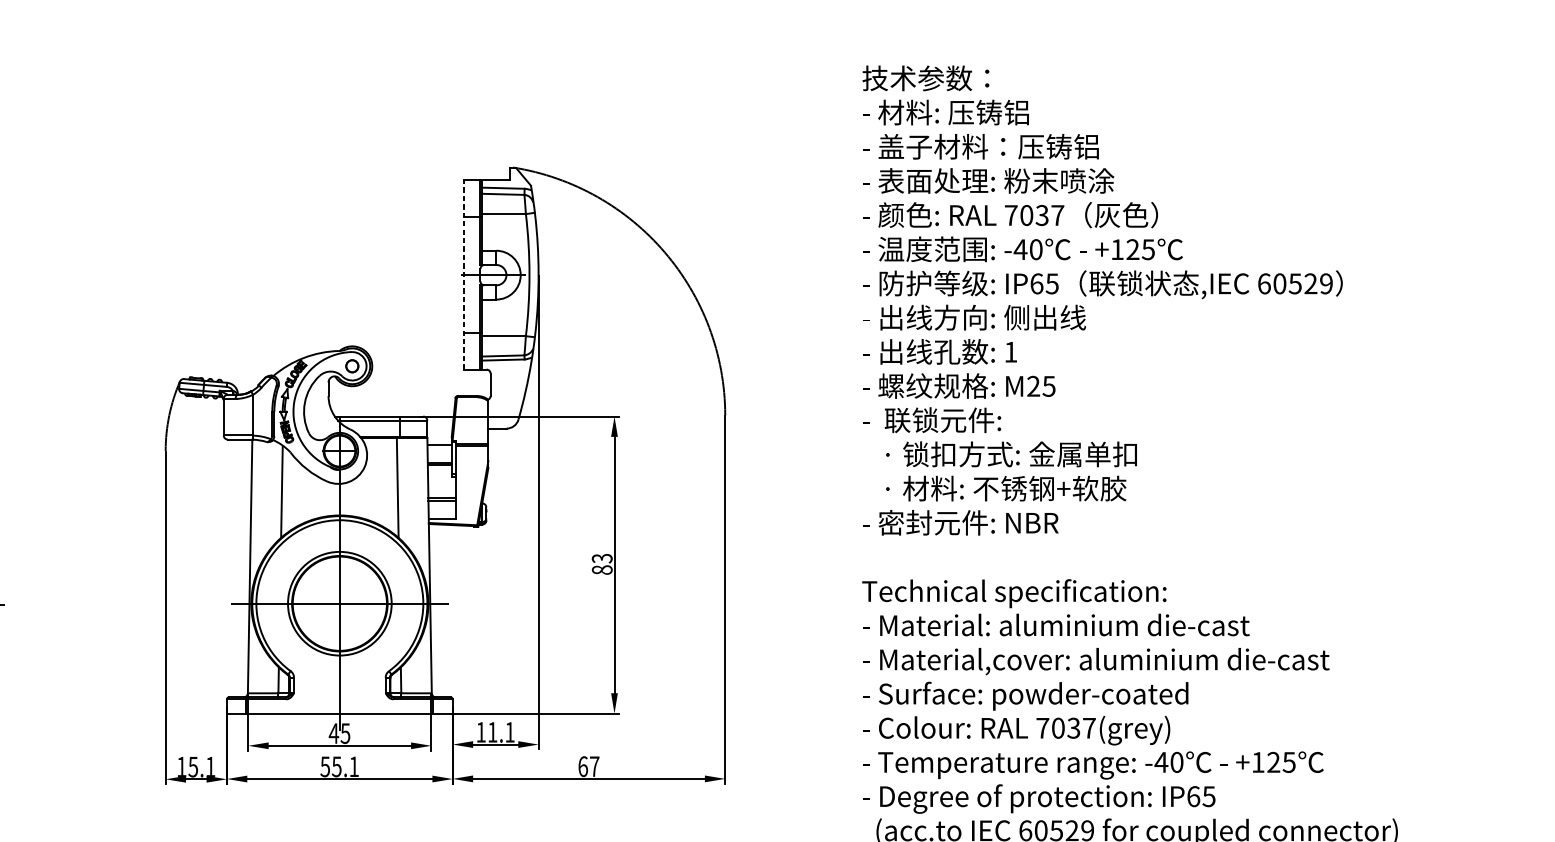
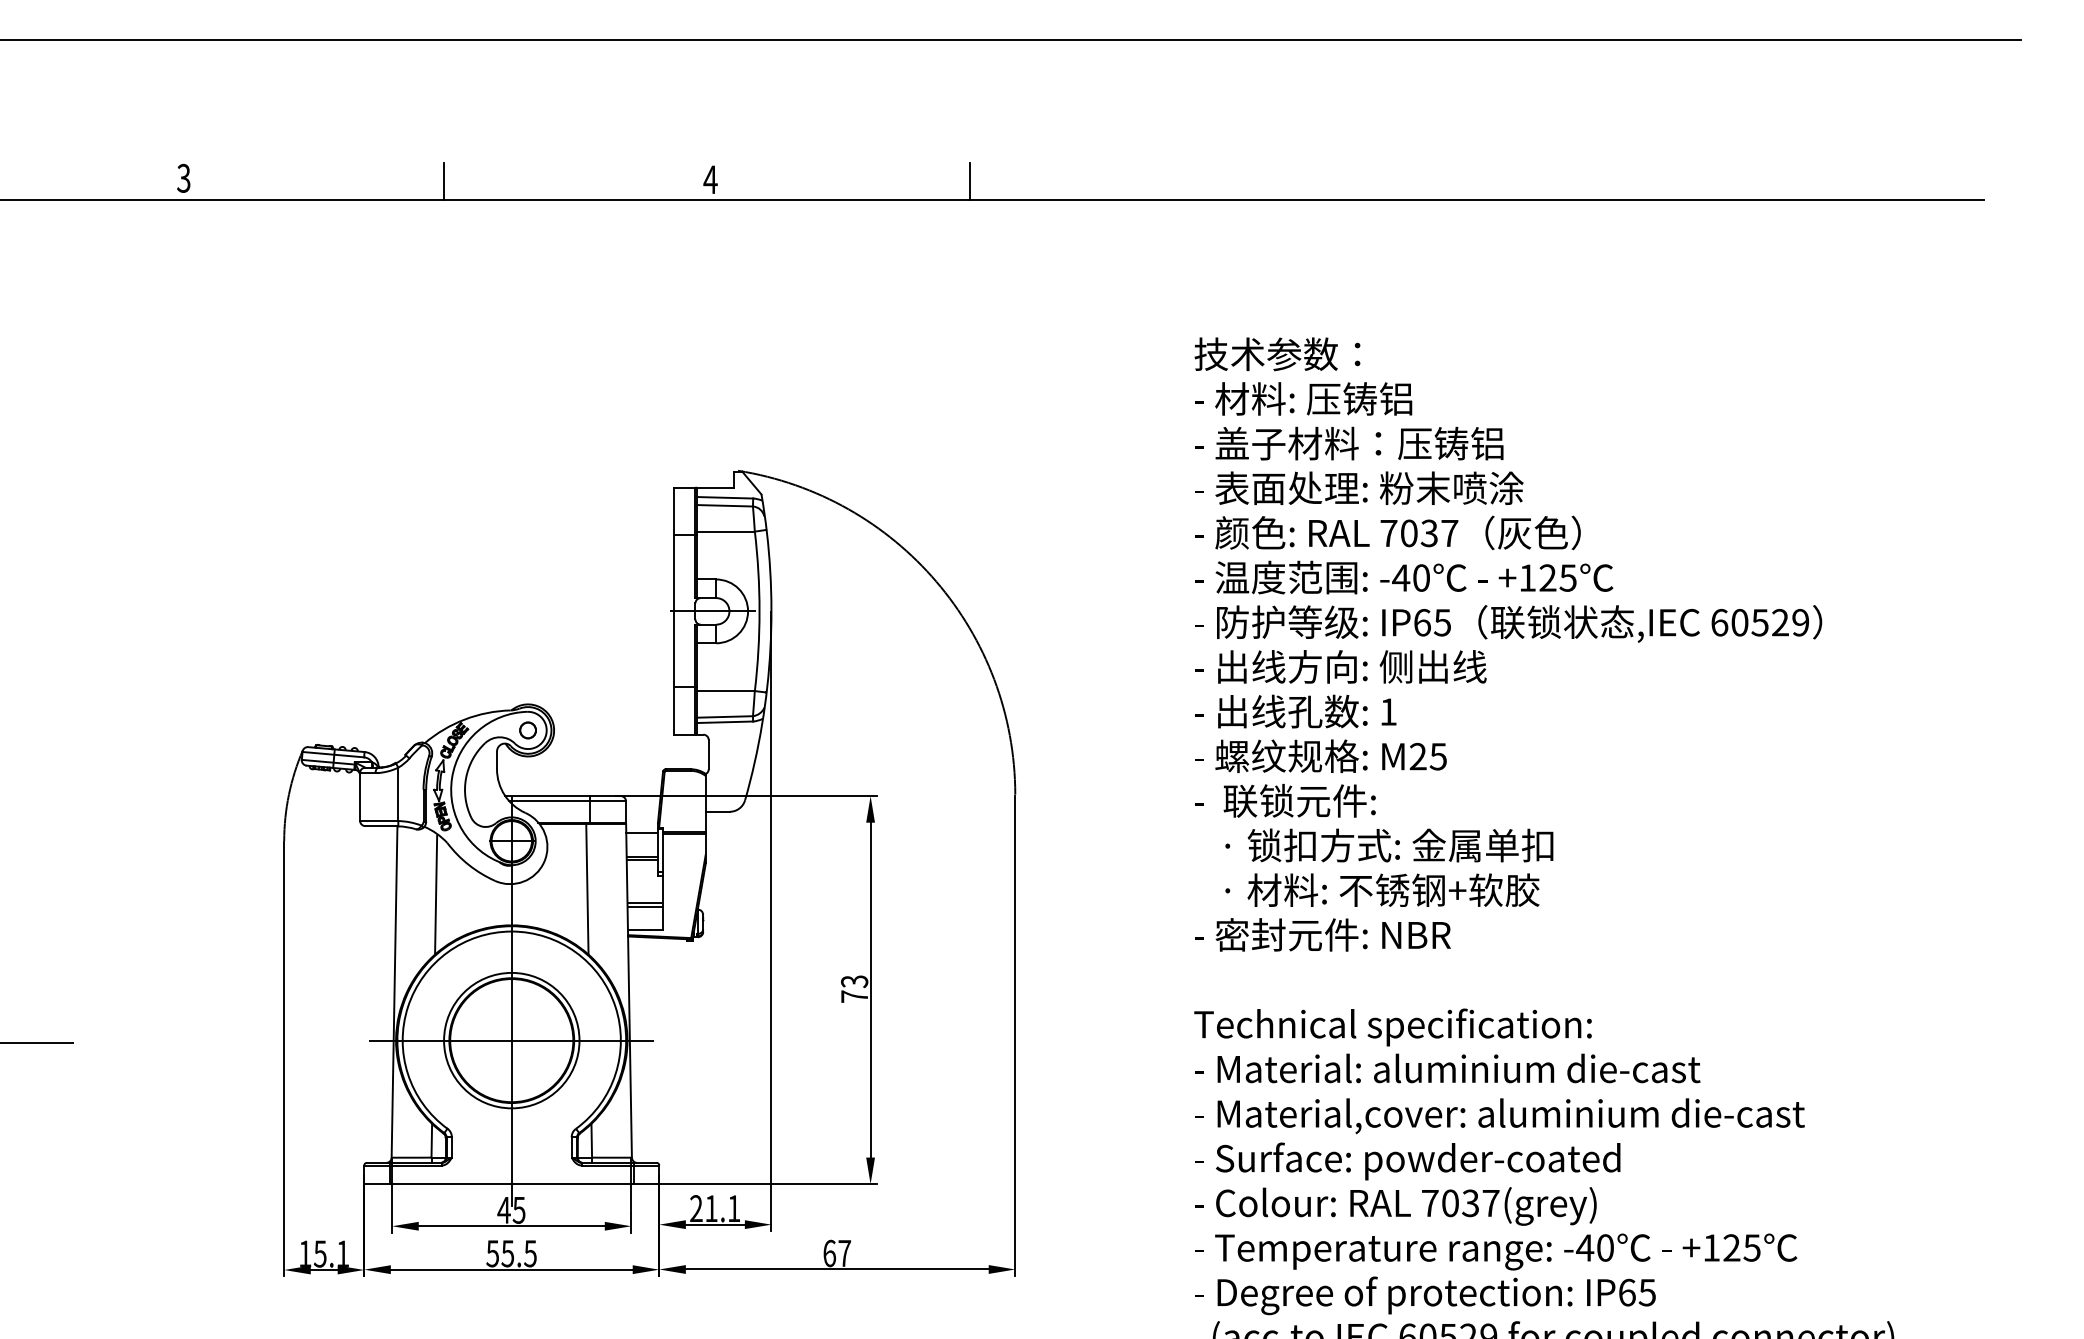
line: (464, 275) -> (674, 611), dashed -> solid
text: (602, 569) -> (854, 996), 83 -> 73
text: (481, 732) -> (696, 1208), 11.1 -> 21.1
text: (354, 766) -> (530, 1253), 55.1 -> 55.5

